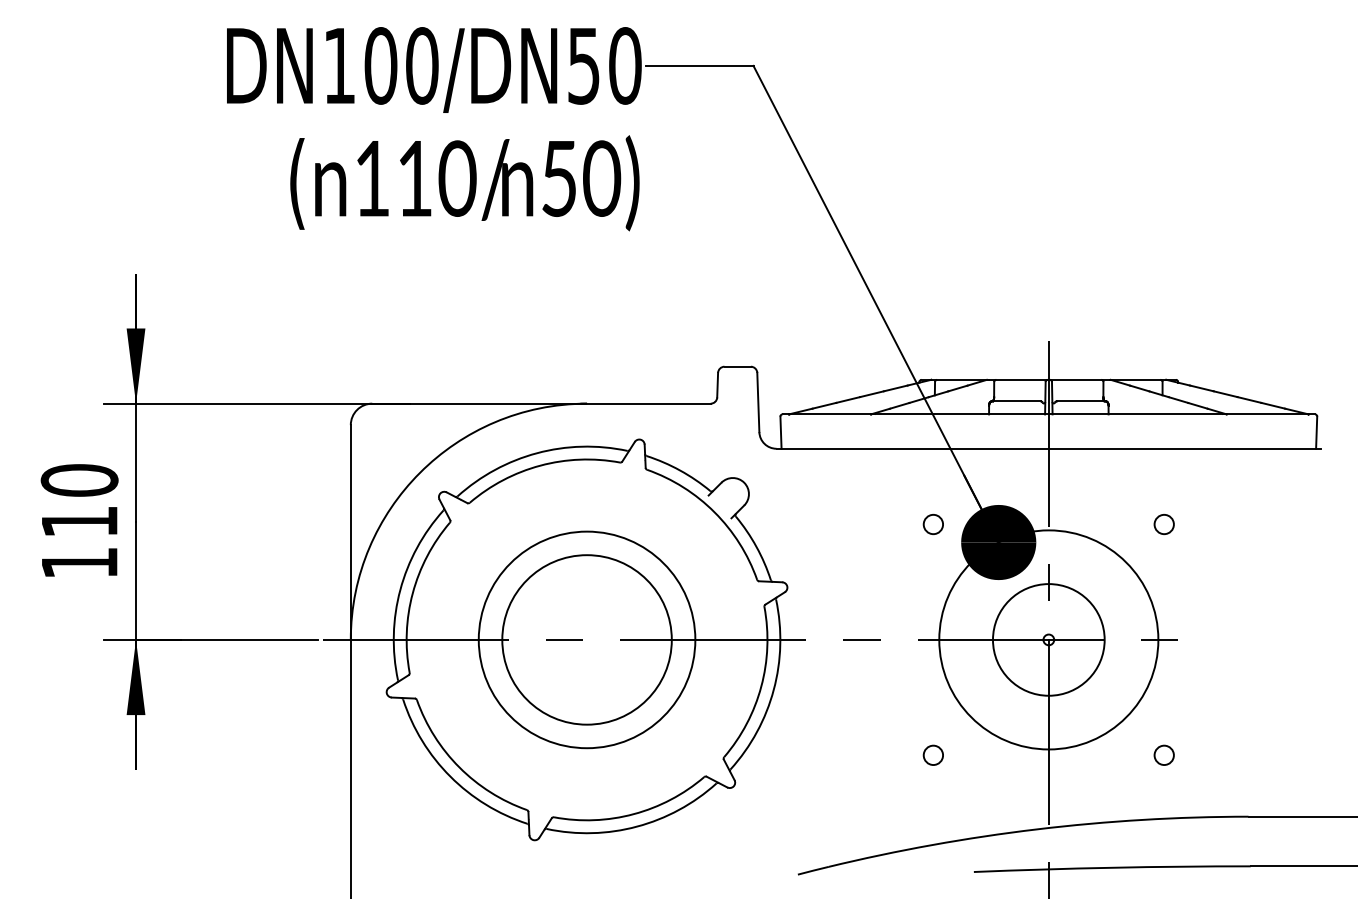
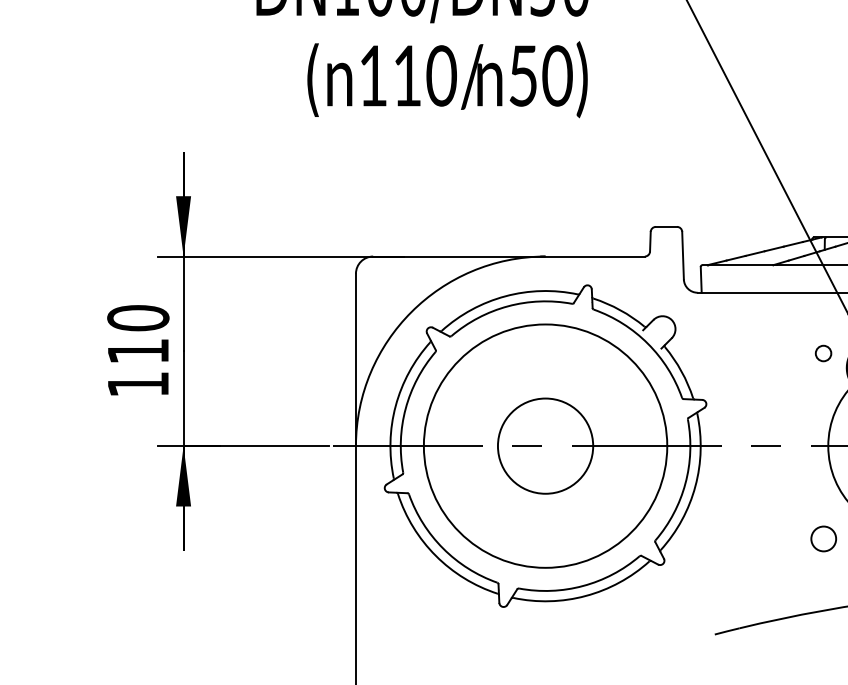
circle: (586, 639) -> (545, 445), size x0.7
circle: (586, 639) -> (545, 445), size x1.4
circle: (932, 754) -> (822, 538), size x1.6

